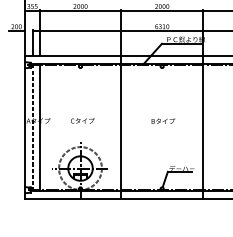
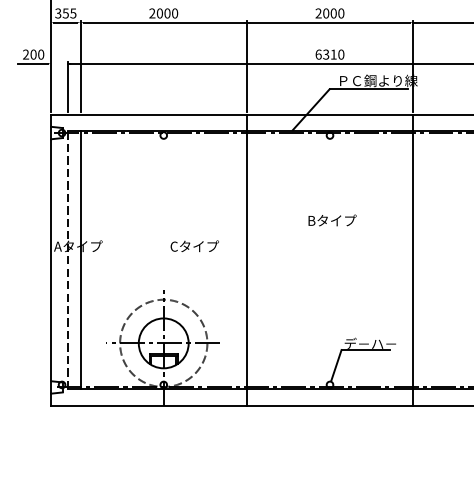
text: (82, 120) -> (194, 245), moved
text: (163, 120) -> (332, 219), moved

